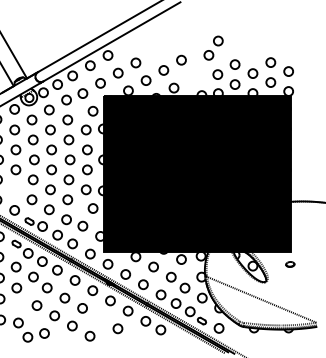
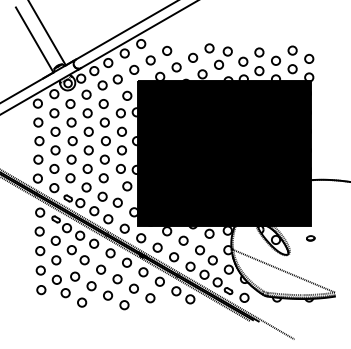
part: (213, 47) -> (223, 57), moved
circle: (14, 189) -> (54, 168), added
circle: (99, 318) -> (133, 288), added
part: (22, 330) -> (60, 286), moved

